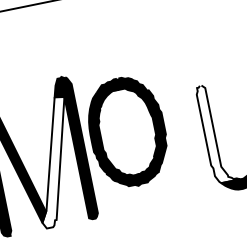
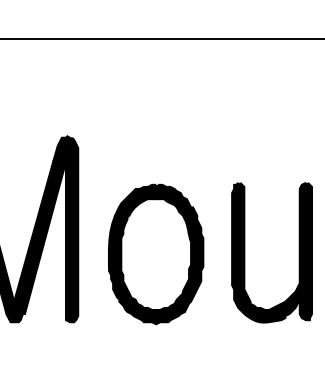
part: (127, 132) -> (156, 254), moved
fill: (217, 132) -> (248, 245), added
fill: (53, 162) -> (35, 241), added

